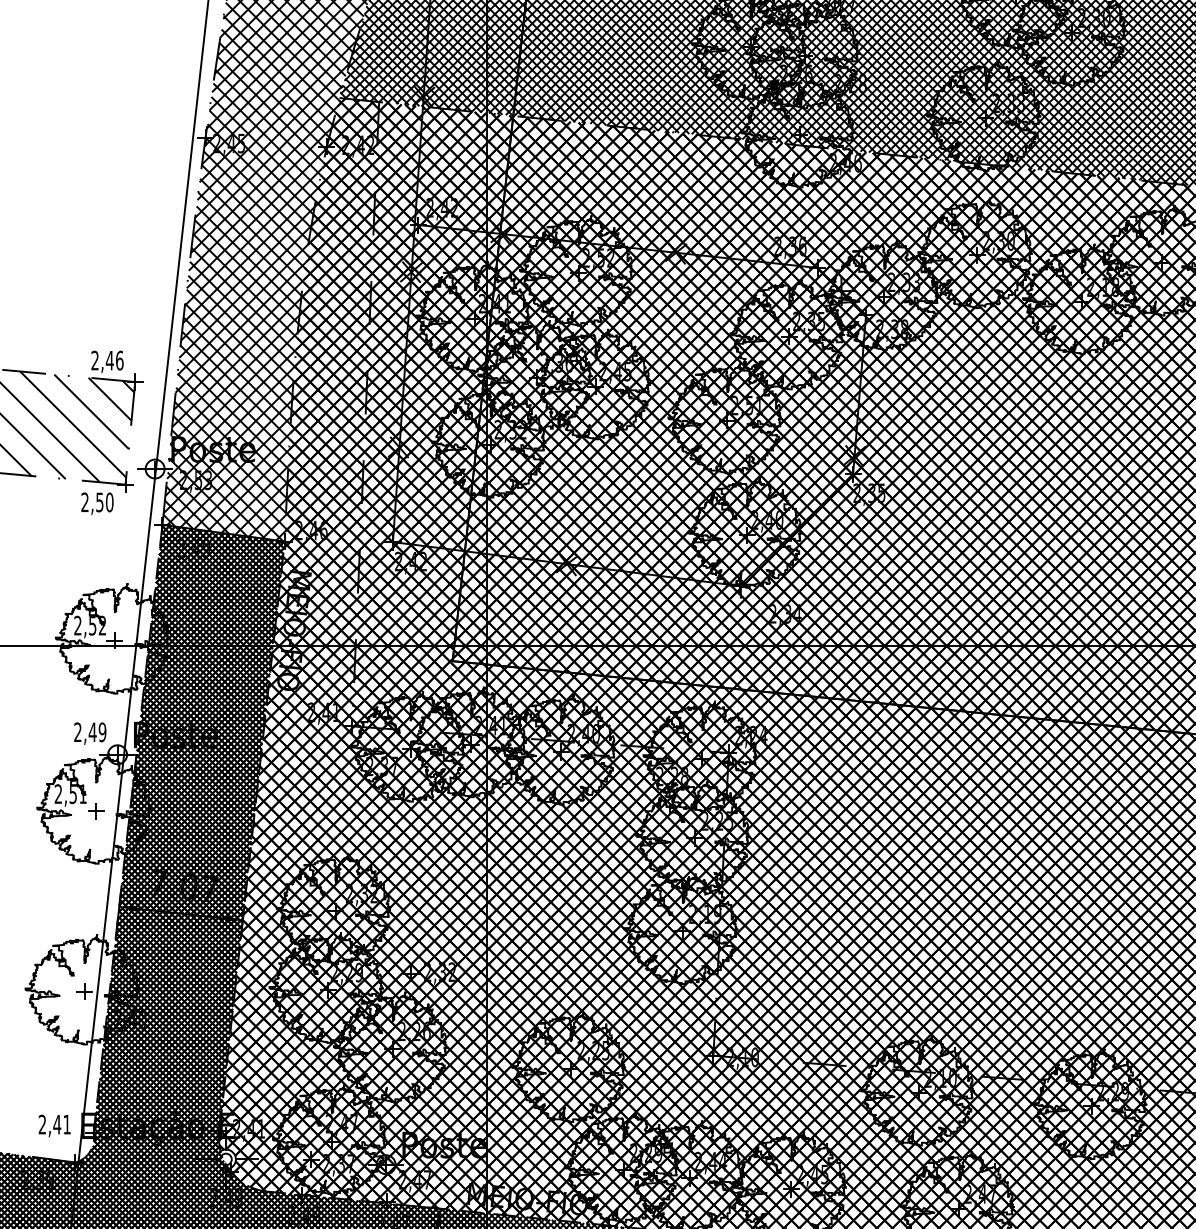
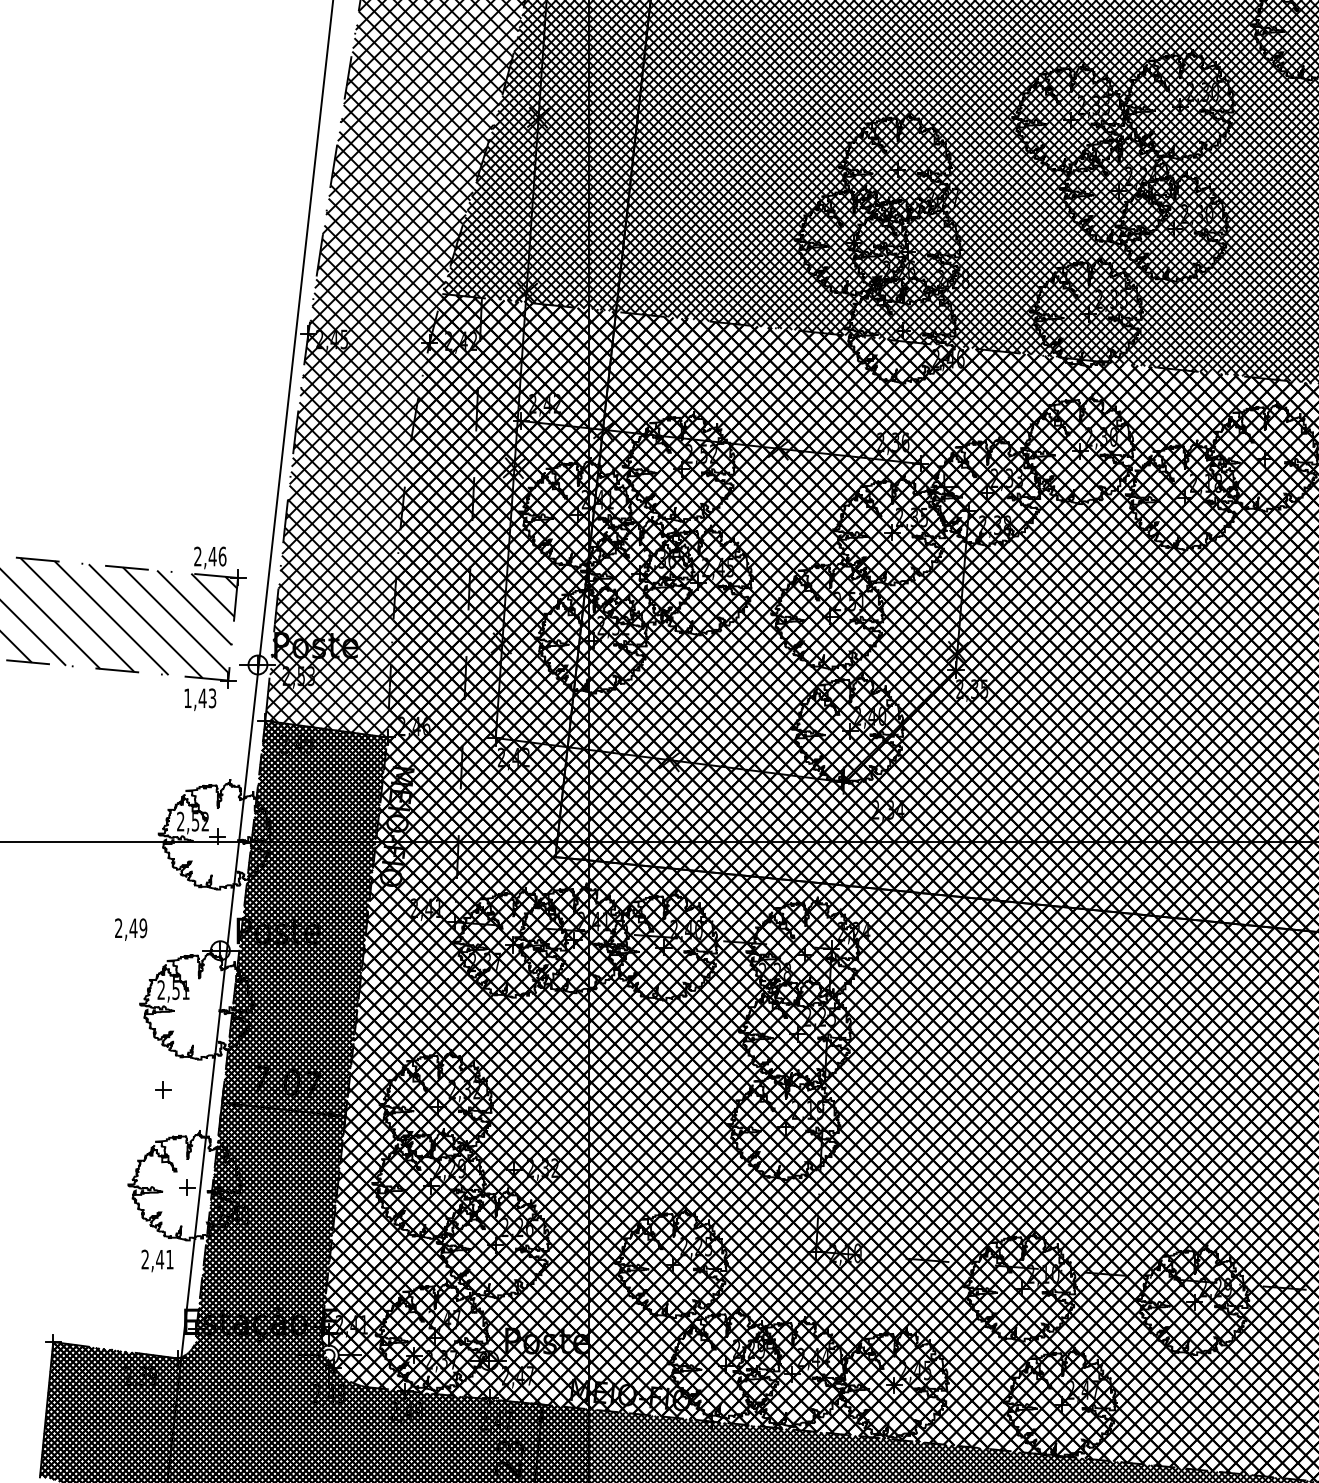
text: (97, 502) -> (200, 698), 2,50 -> 1,43
text: (90, 733) -> (131, 929), moved
part: (96, 810) -> (163, 1089), moved
text: (54, 1125) -> (157, 1260), moved

